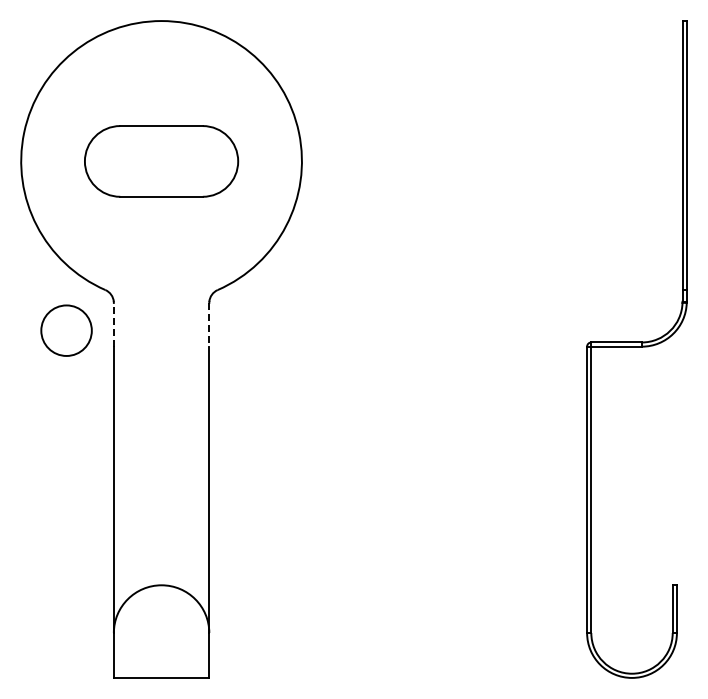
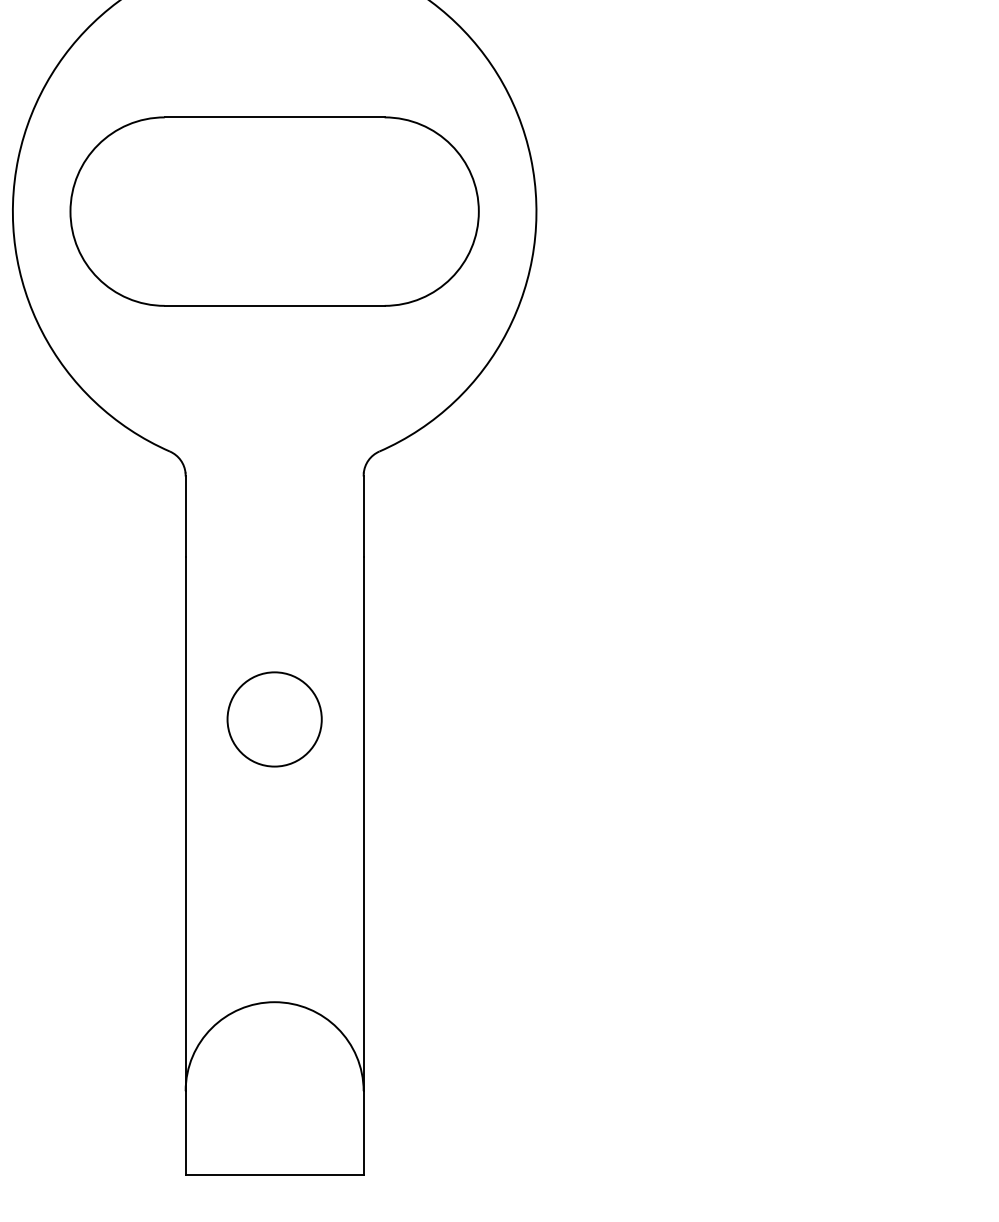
part: (161, 161) -> (274, 211), size x1.43
line: (113, 324) -> (184, 515), dashed -> solid
line: (209, 324) -> (364, 515), dashed -> solid
circle: (66, 330) -> (274, 719), moved

